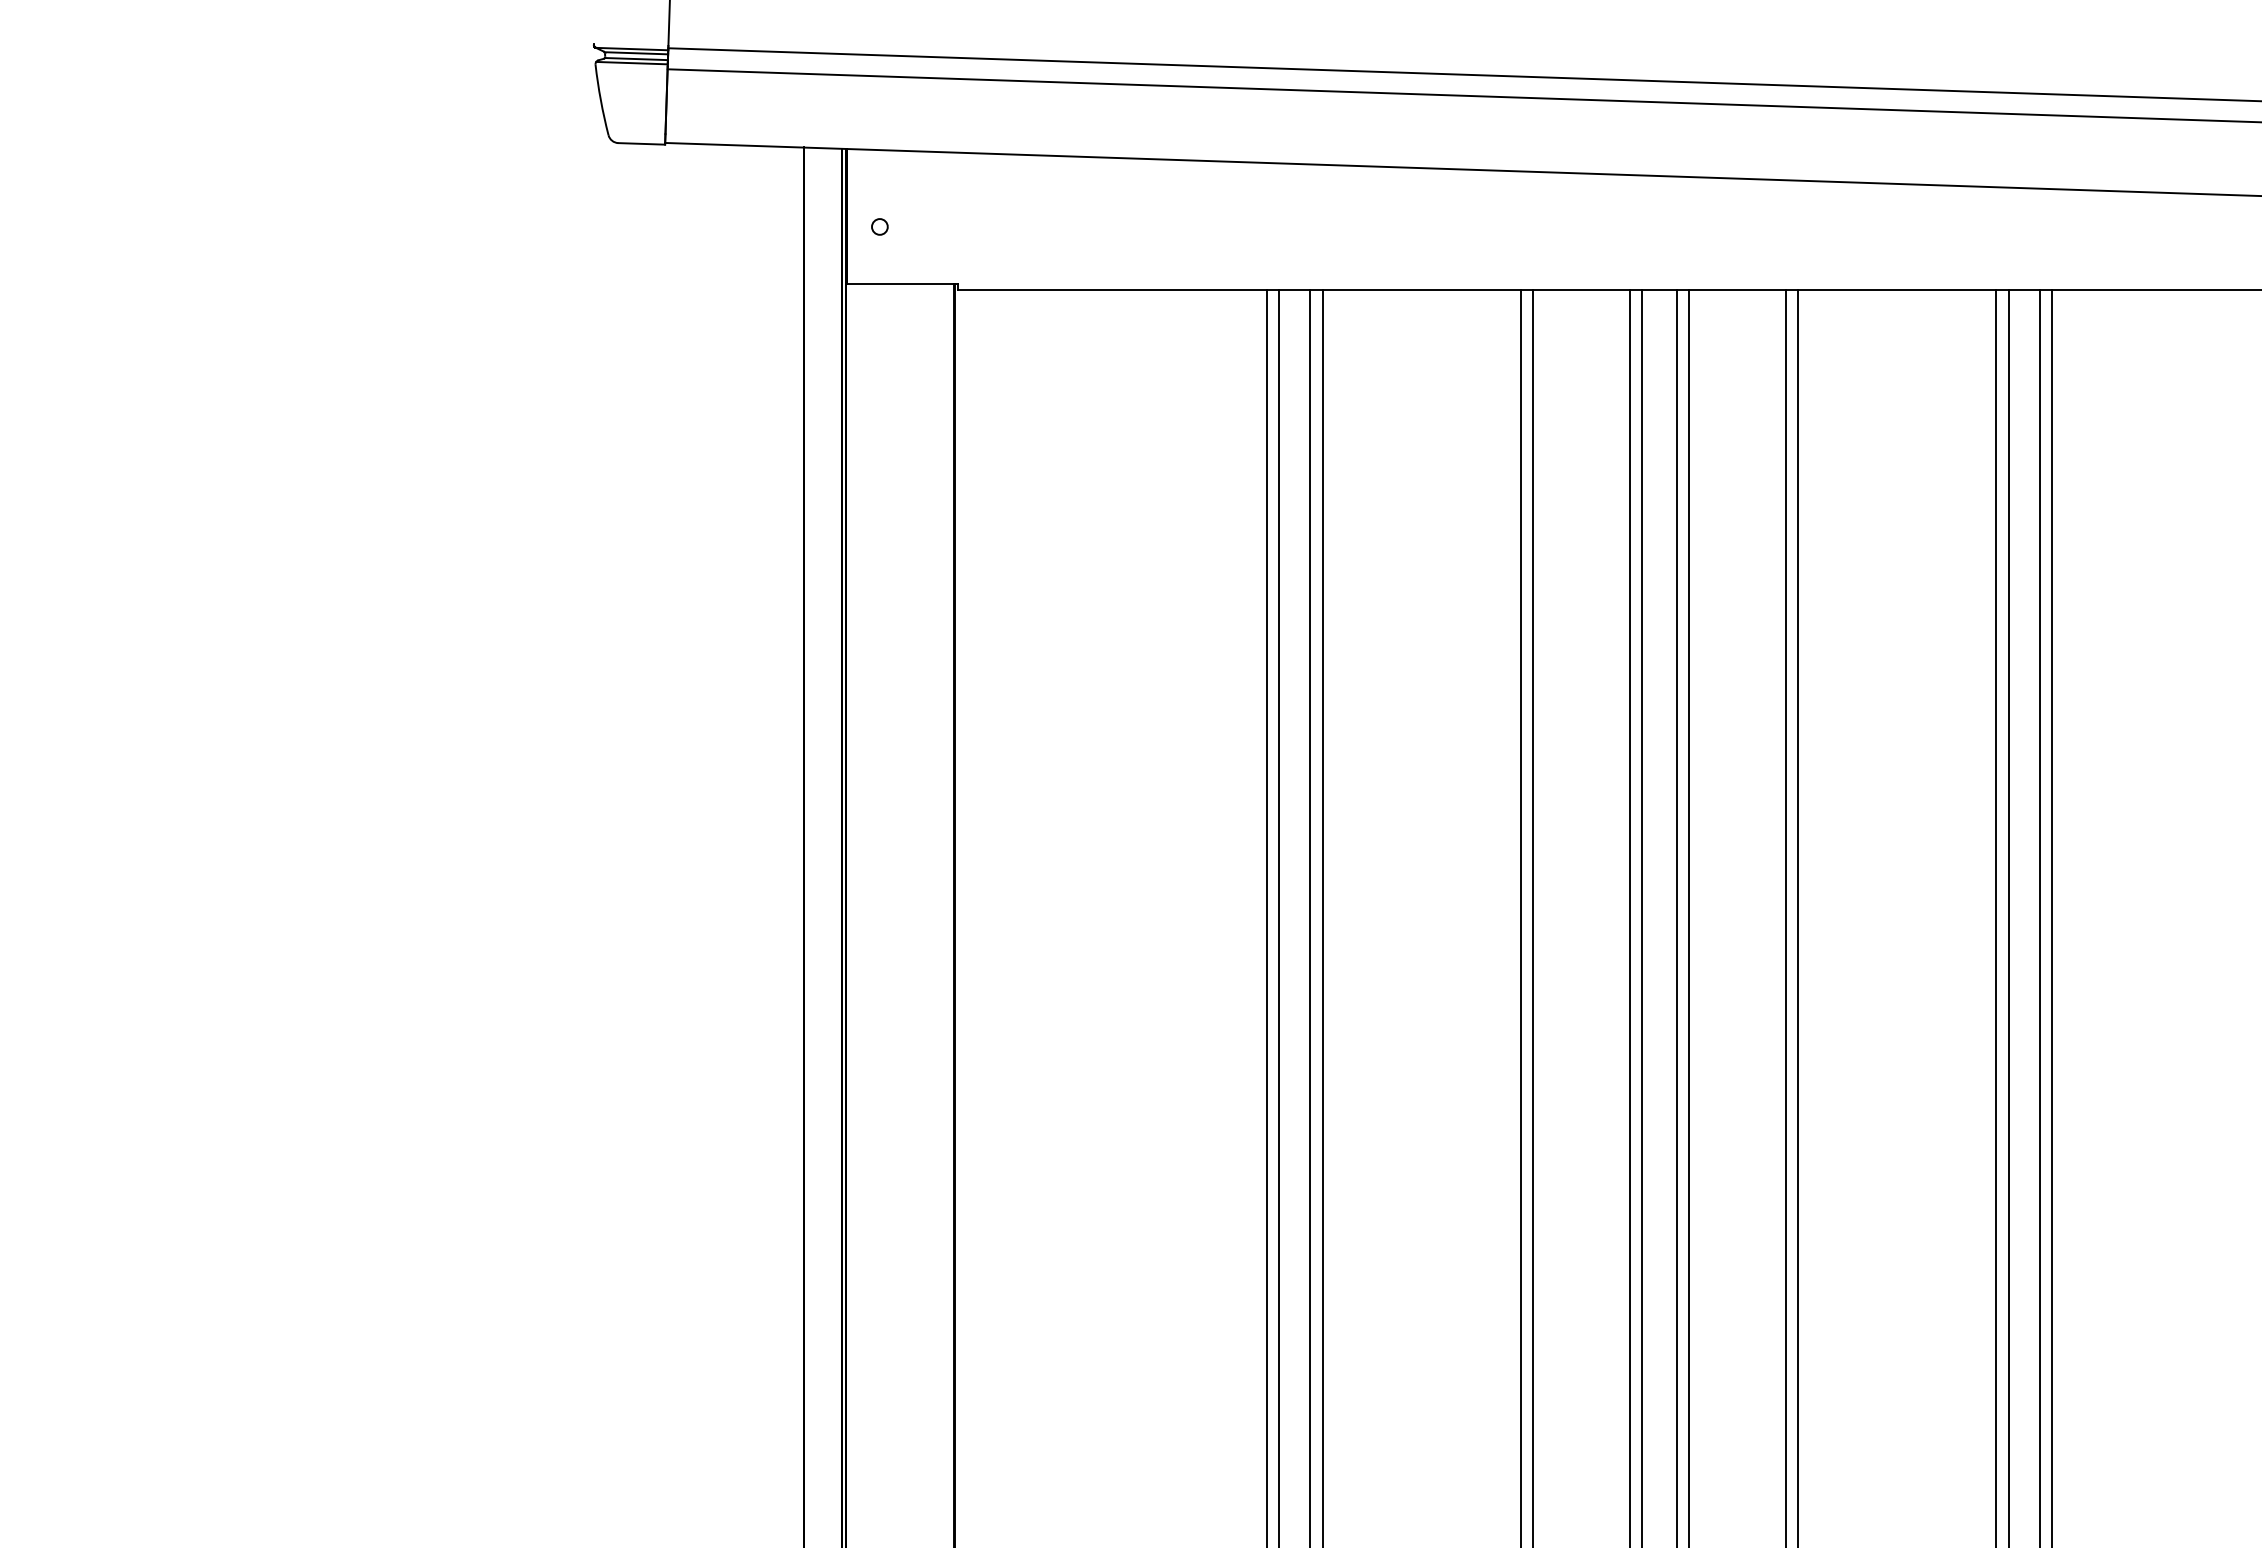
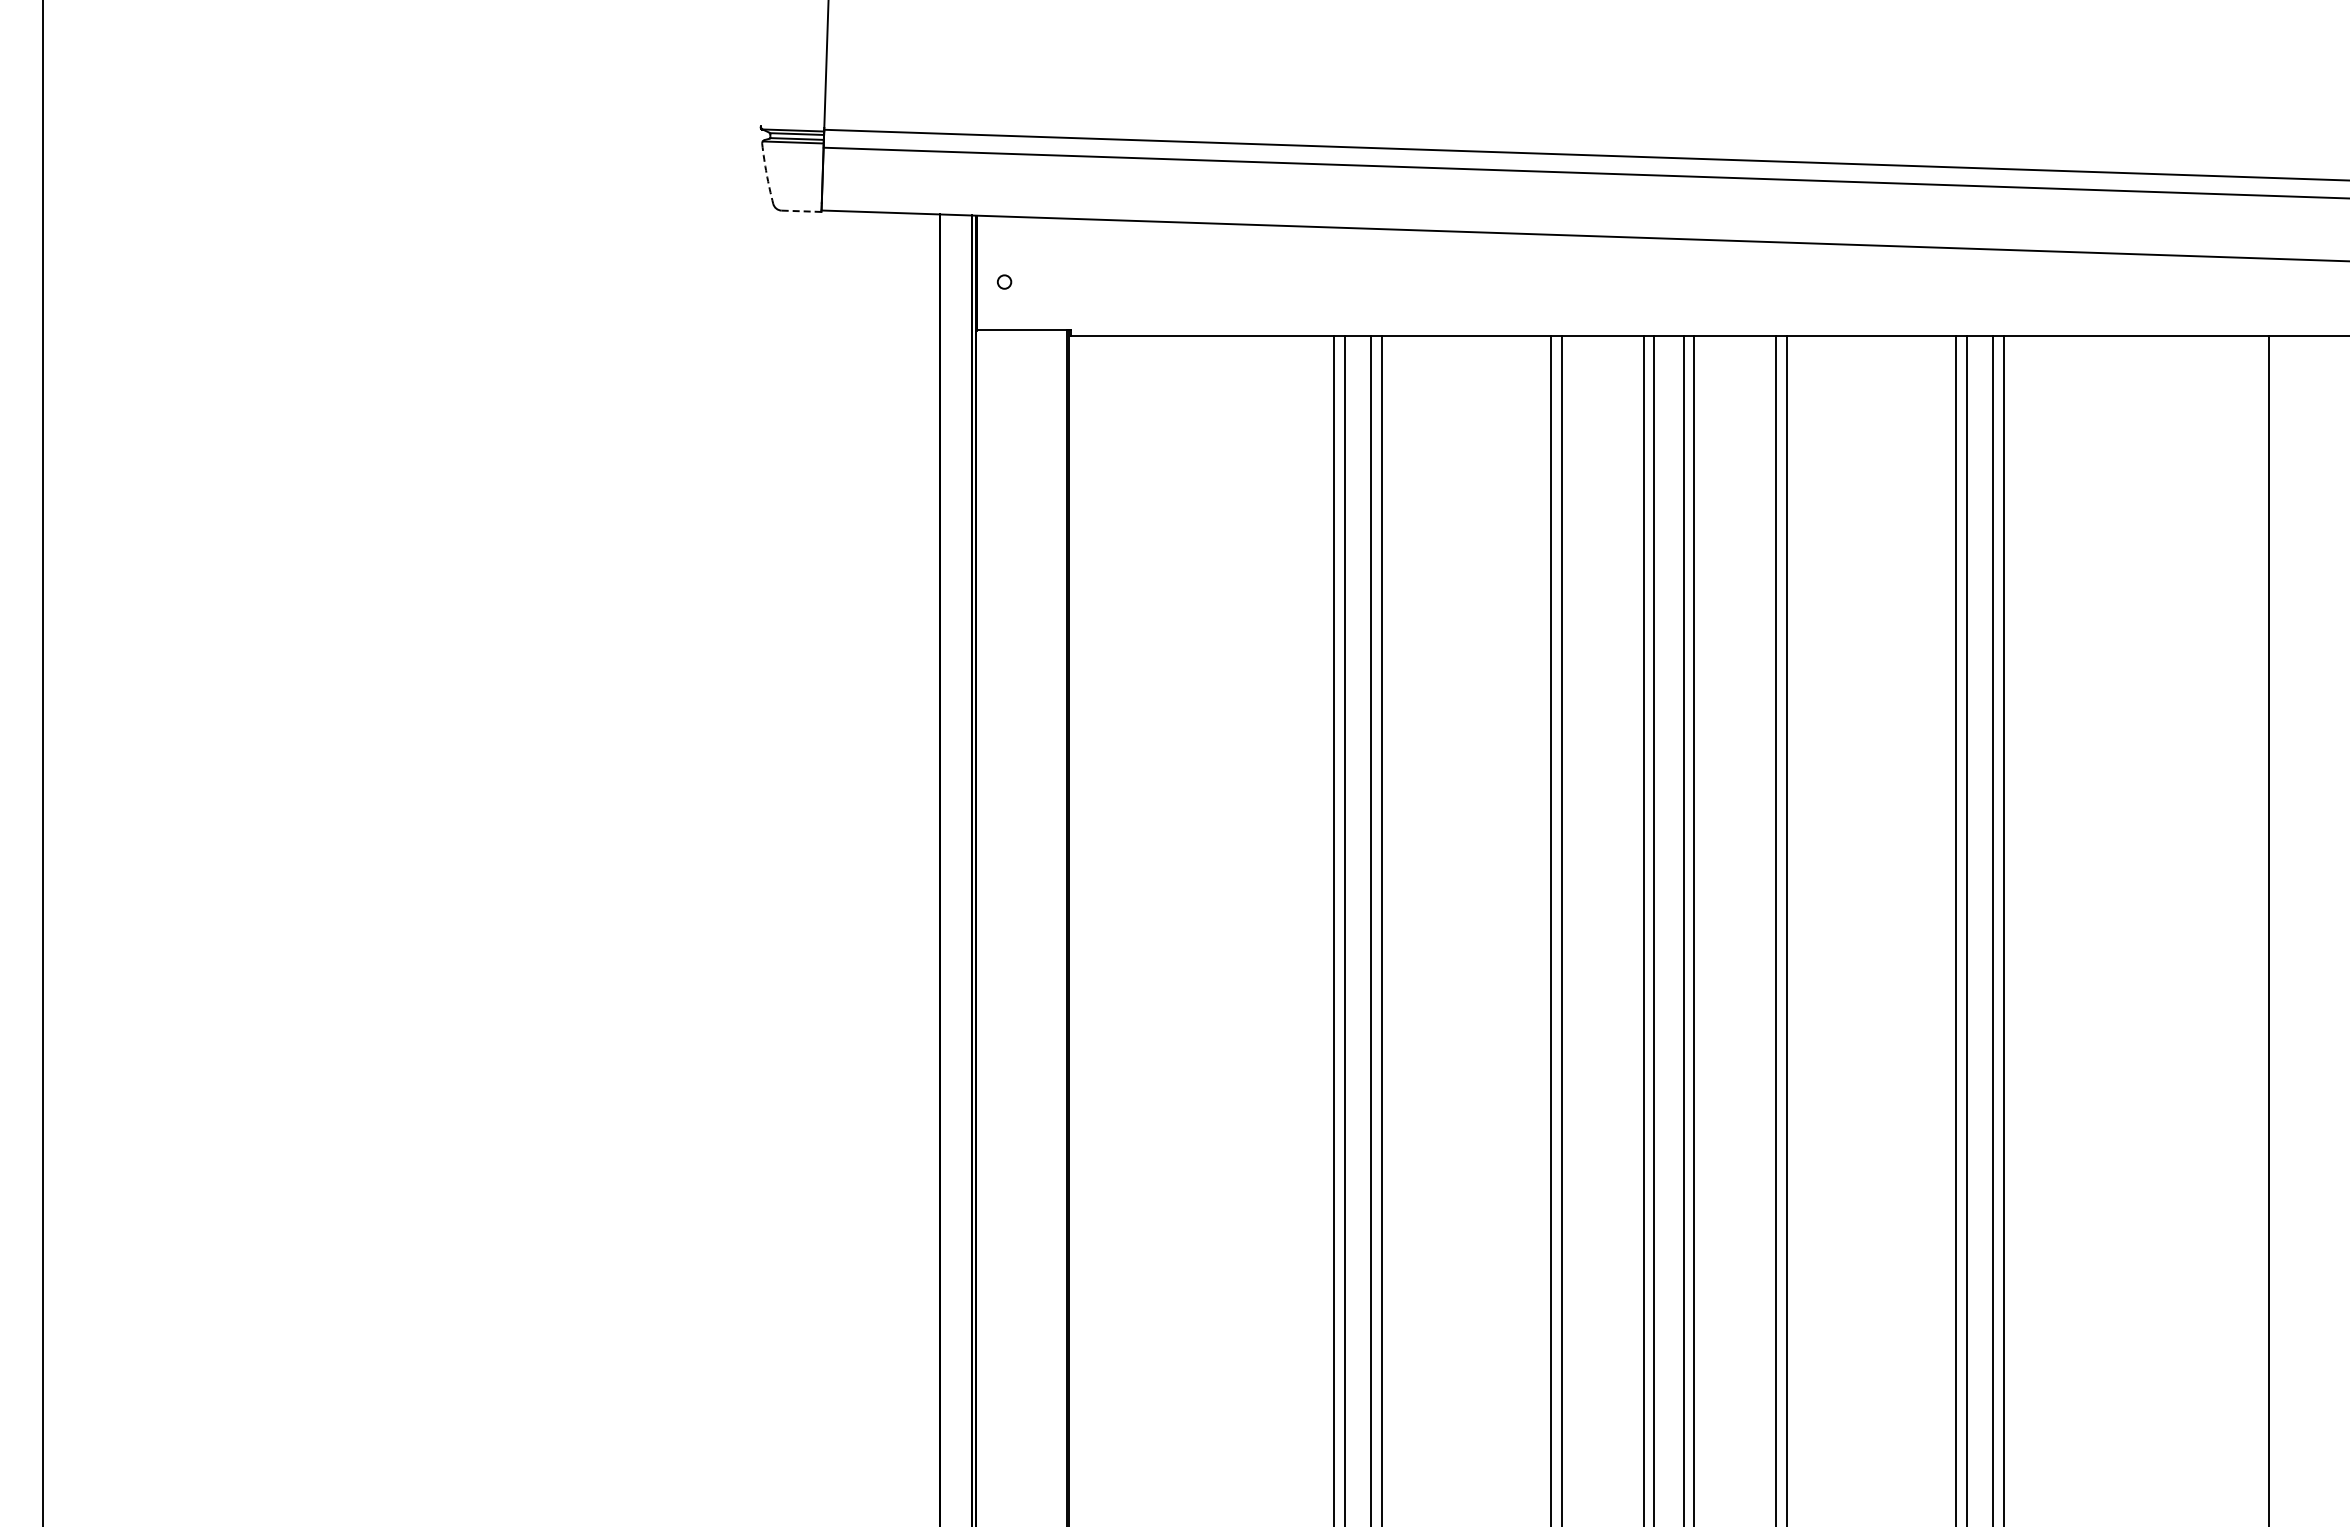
arc: (600, 100) -> (766, 174), solid -> dashed
line: (641, 144) -> (801, 211), solid -> dashed

